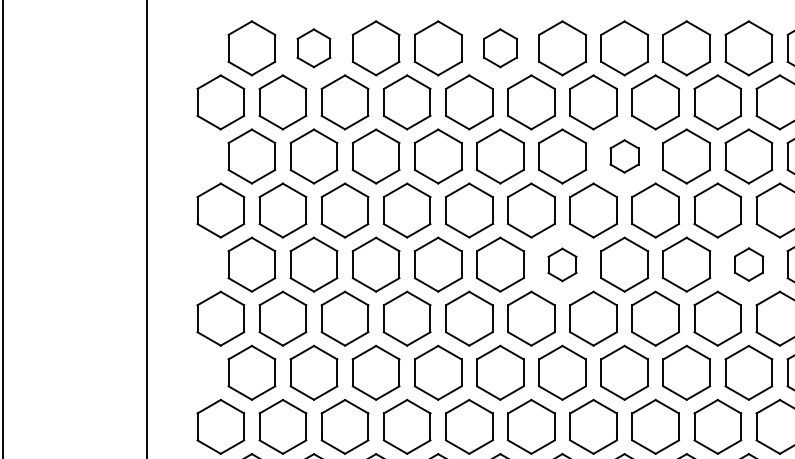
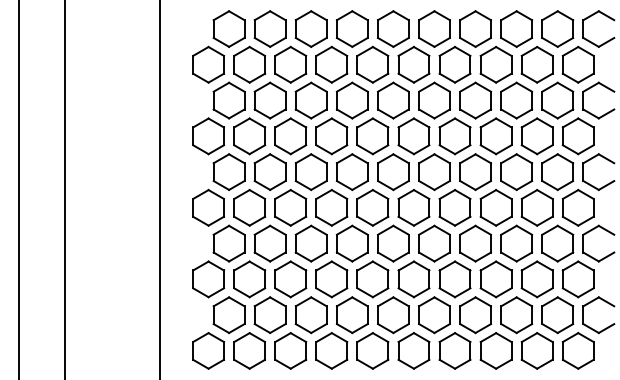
part: (312, 47) -> (269, 28), size x1.43
part: (500, 47) -> (393, 28), size x1.43
part: (624, 156) -> (475, 100), size x1.67
part: (748, 263) -> (557, 171), size x1.67
part: (562, 265) -> (434, 172), size x1.67

